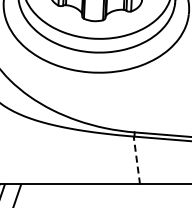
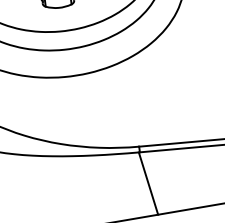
line: (136, 160) -> (148, 183), dashed -> solid

